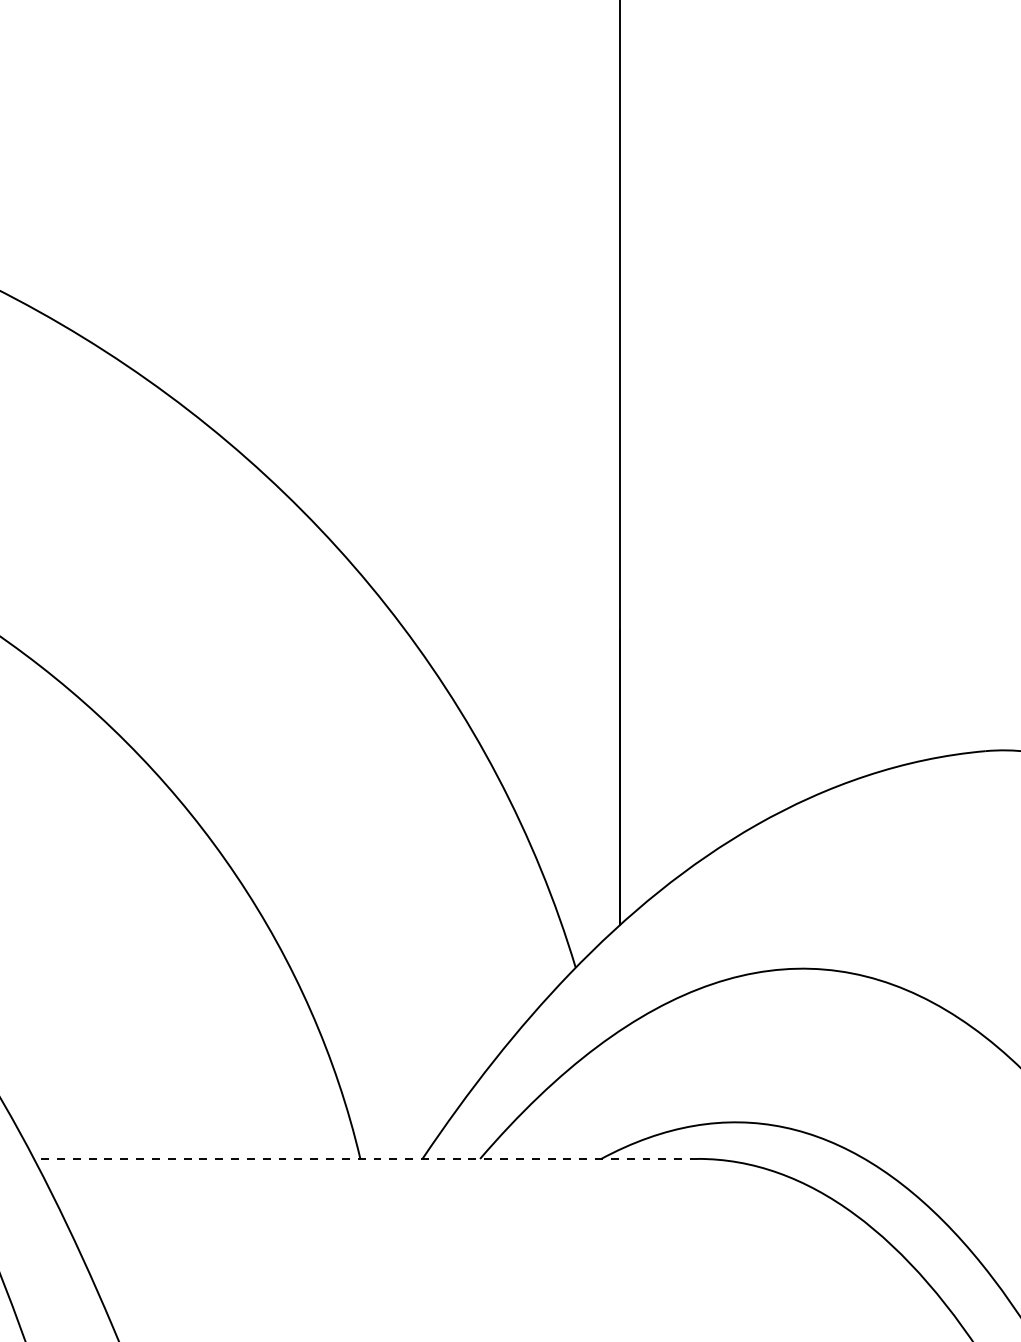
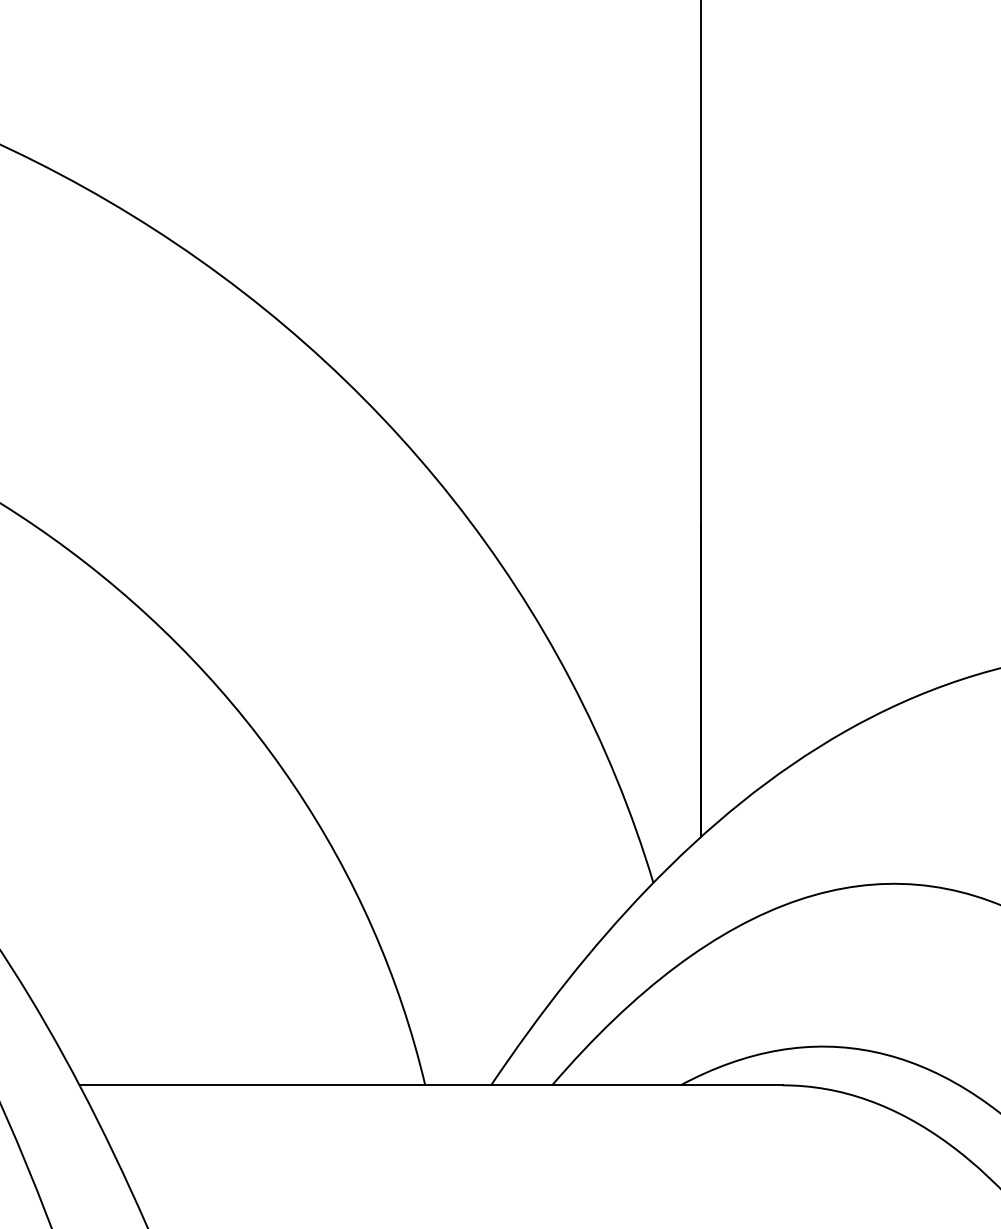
line: (366, 1158) -> (431, 1084), dashed -> solid

